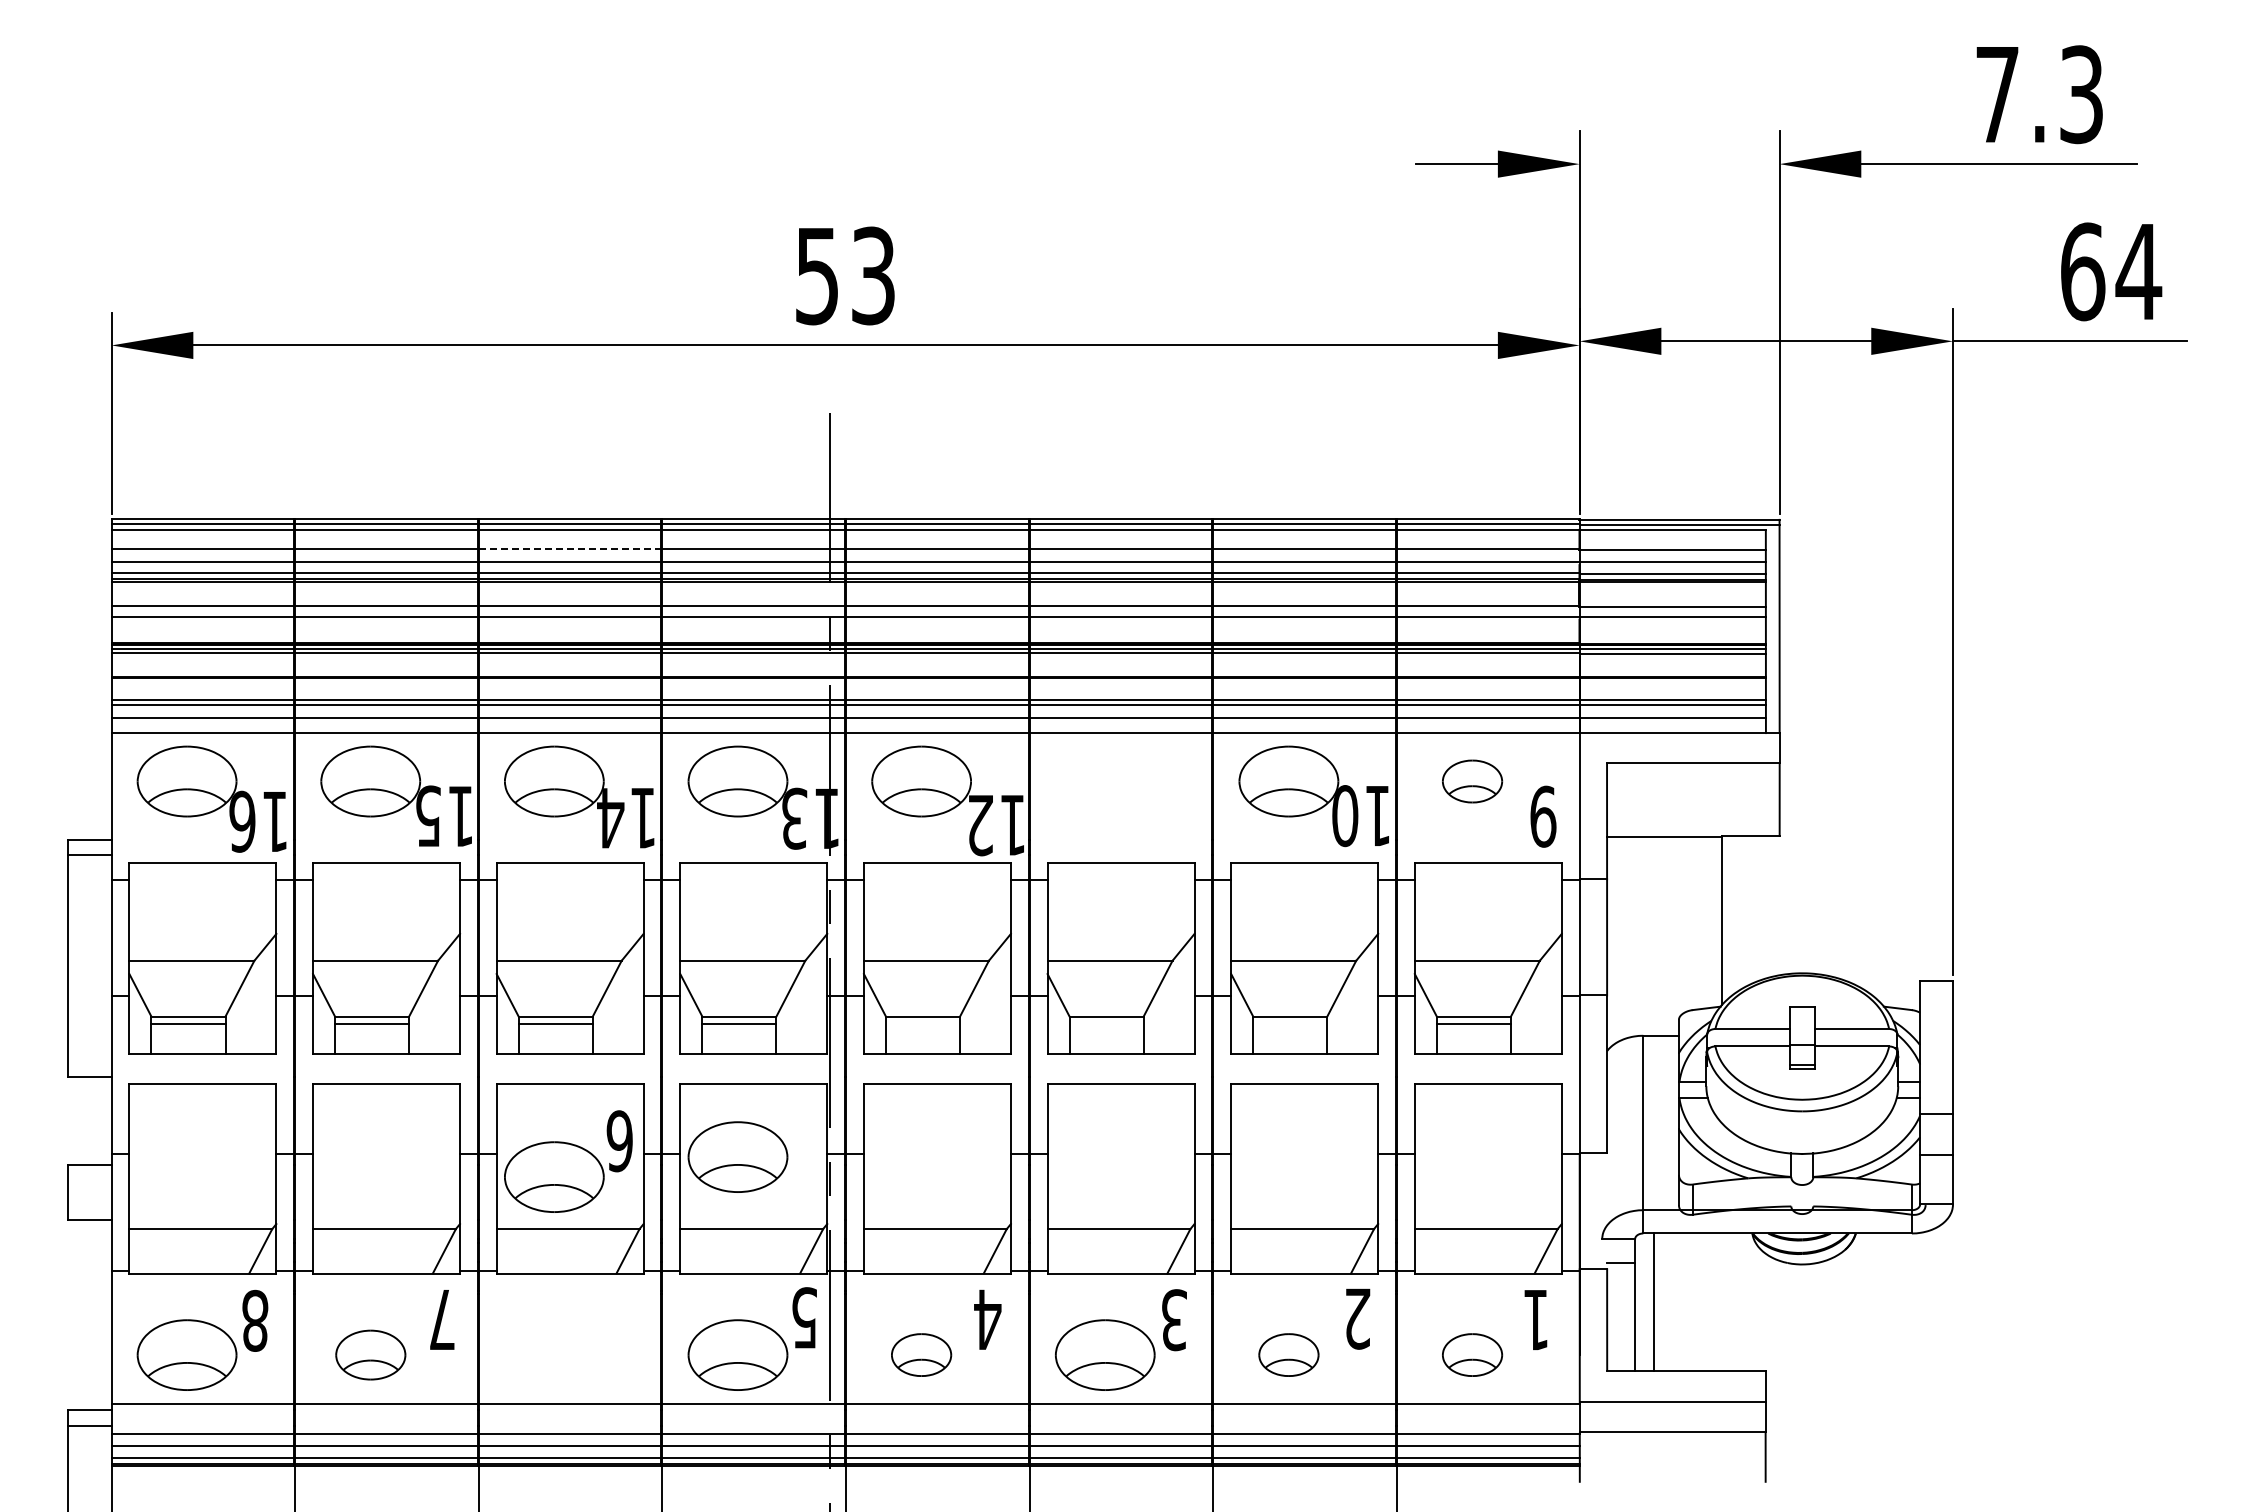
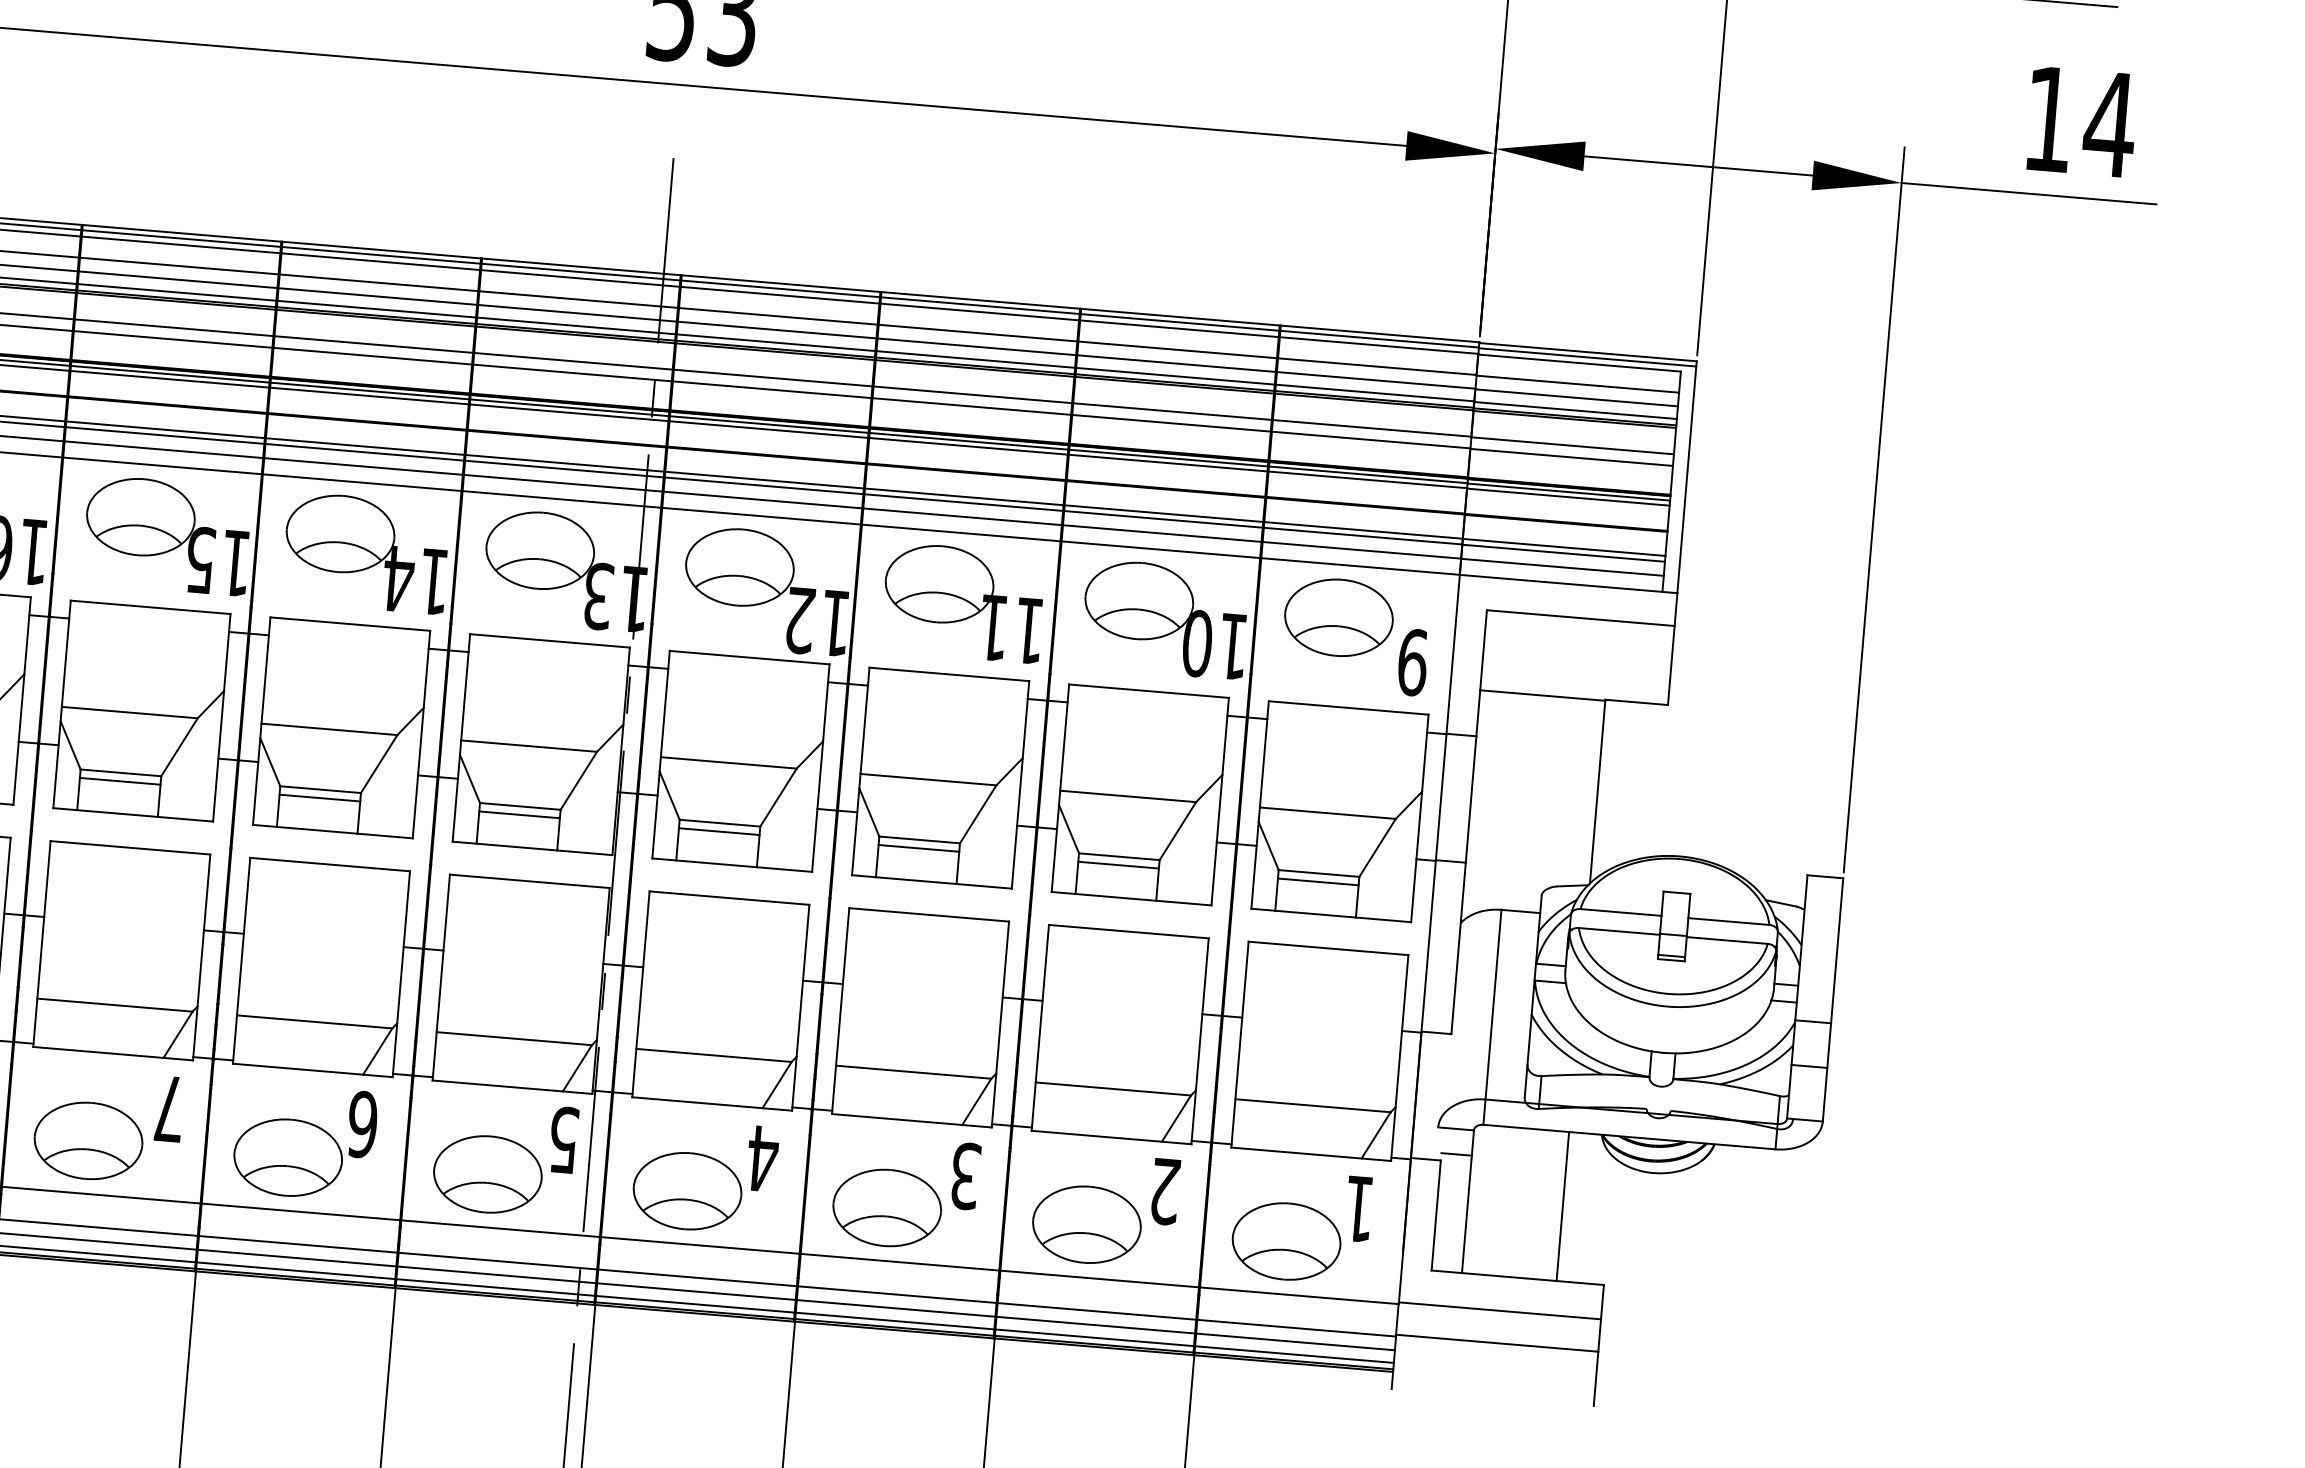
text: (2083, 271) -> (2049, 118), 64 -> 14
line: (570, 549) -> (379, 283), dashed -> solid
part: (1472, 781) -> (1338, 617), size x1.67
part: (1128, 796) -> (963, 602), added
line: (922, 1024) -> (718, 831), added
line: (1106, 1024) -> (918, 848), added
line: (1290, 1024) -> (1118, 865), added
part: (737, 1156) -> (505, 958), removed
part: (568, 1161) -> (305, 1141), moved
line: (1654, 1301) -> (1563, 1206), moved
part: (370, 1354) -> (88, 1140), size x1.43
part: (921, 1354) -> (687, 1190), size x1.67
part: (1288, 1354) -> (1086, 1224), size x1.67
part: (1472, 1354) -> (1286, 1240), size x1.67

